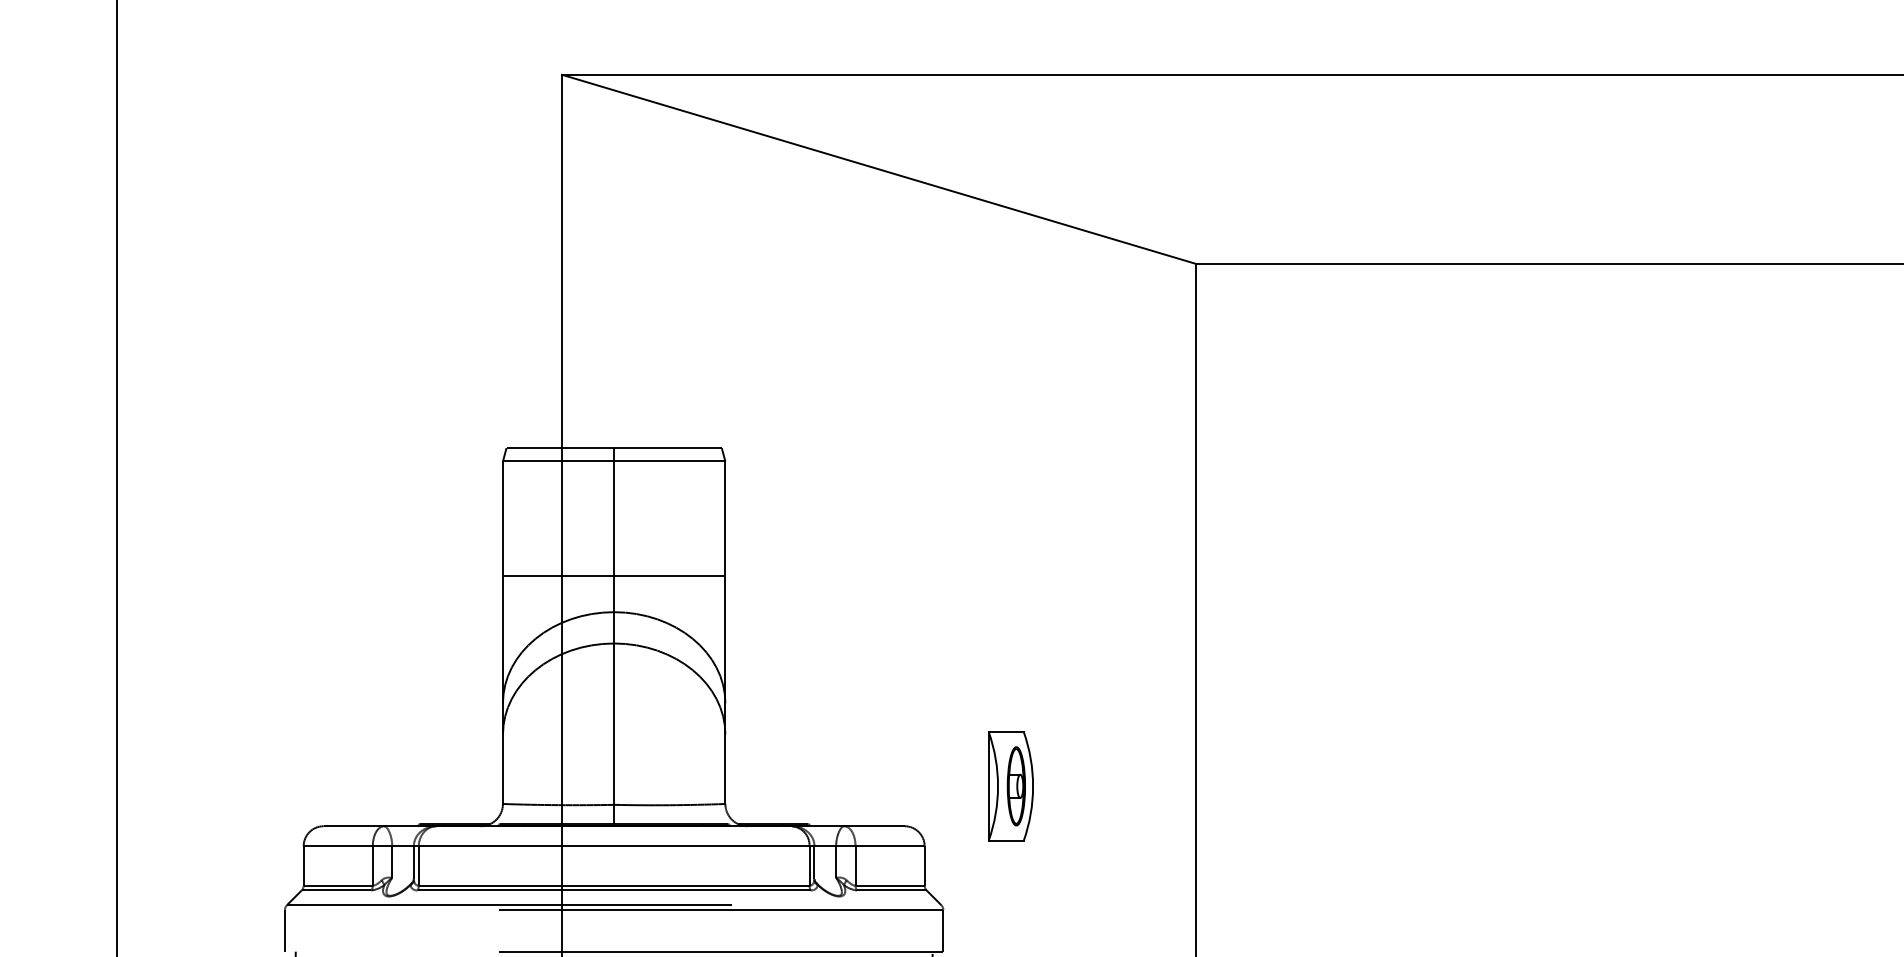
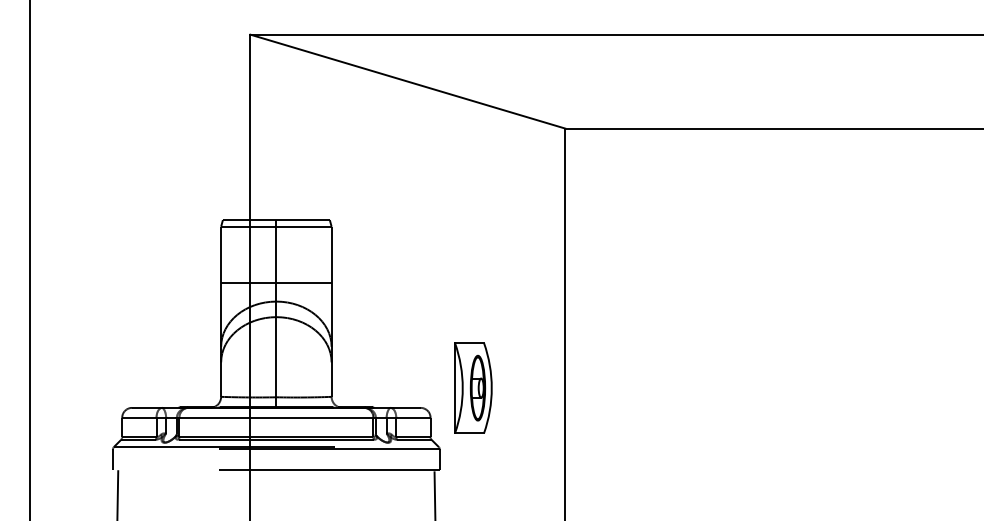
part: (1011, 785) -> (473, 387), size x1.67

